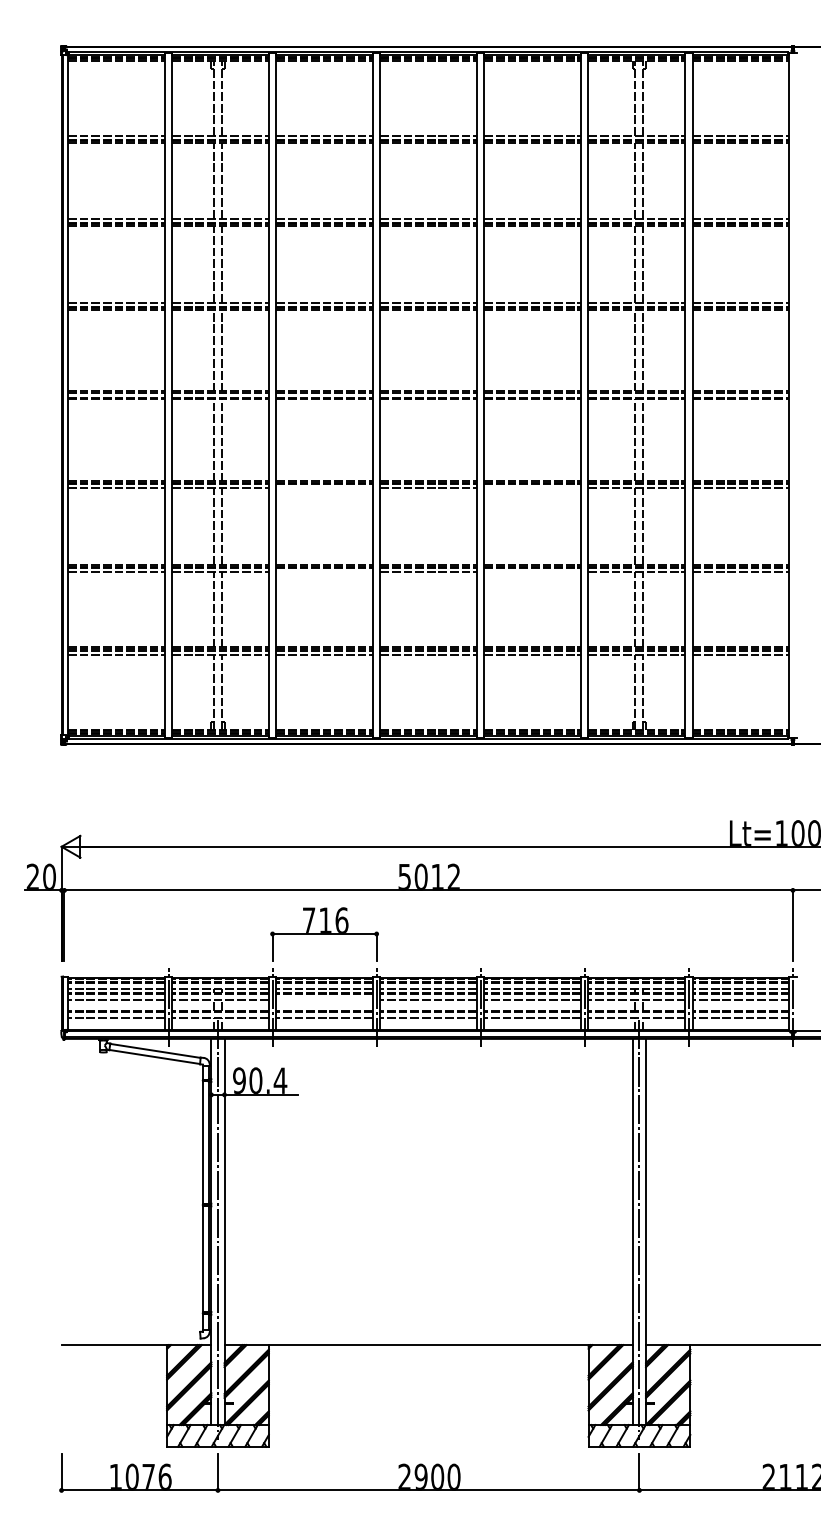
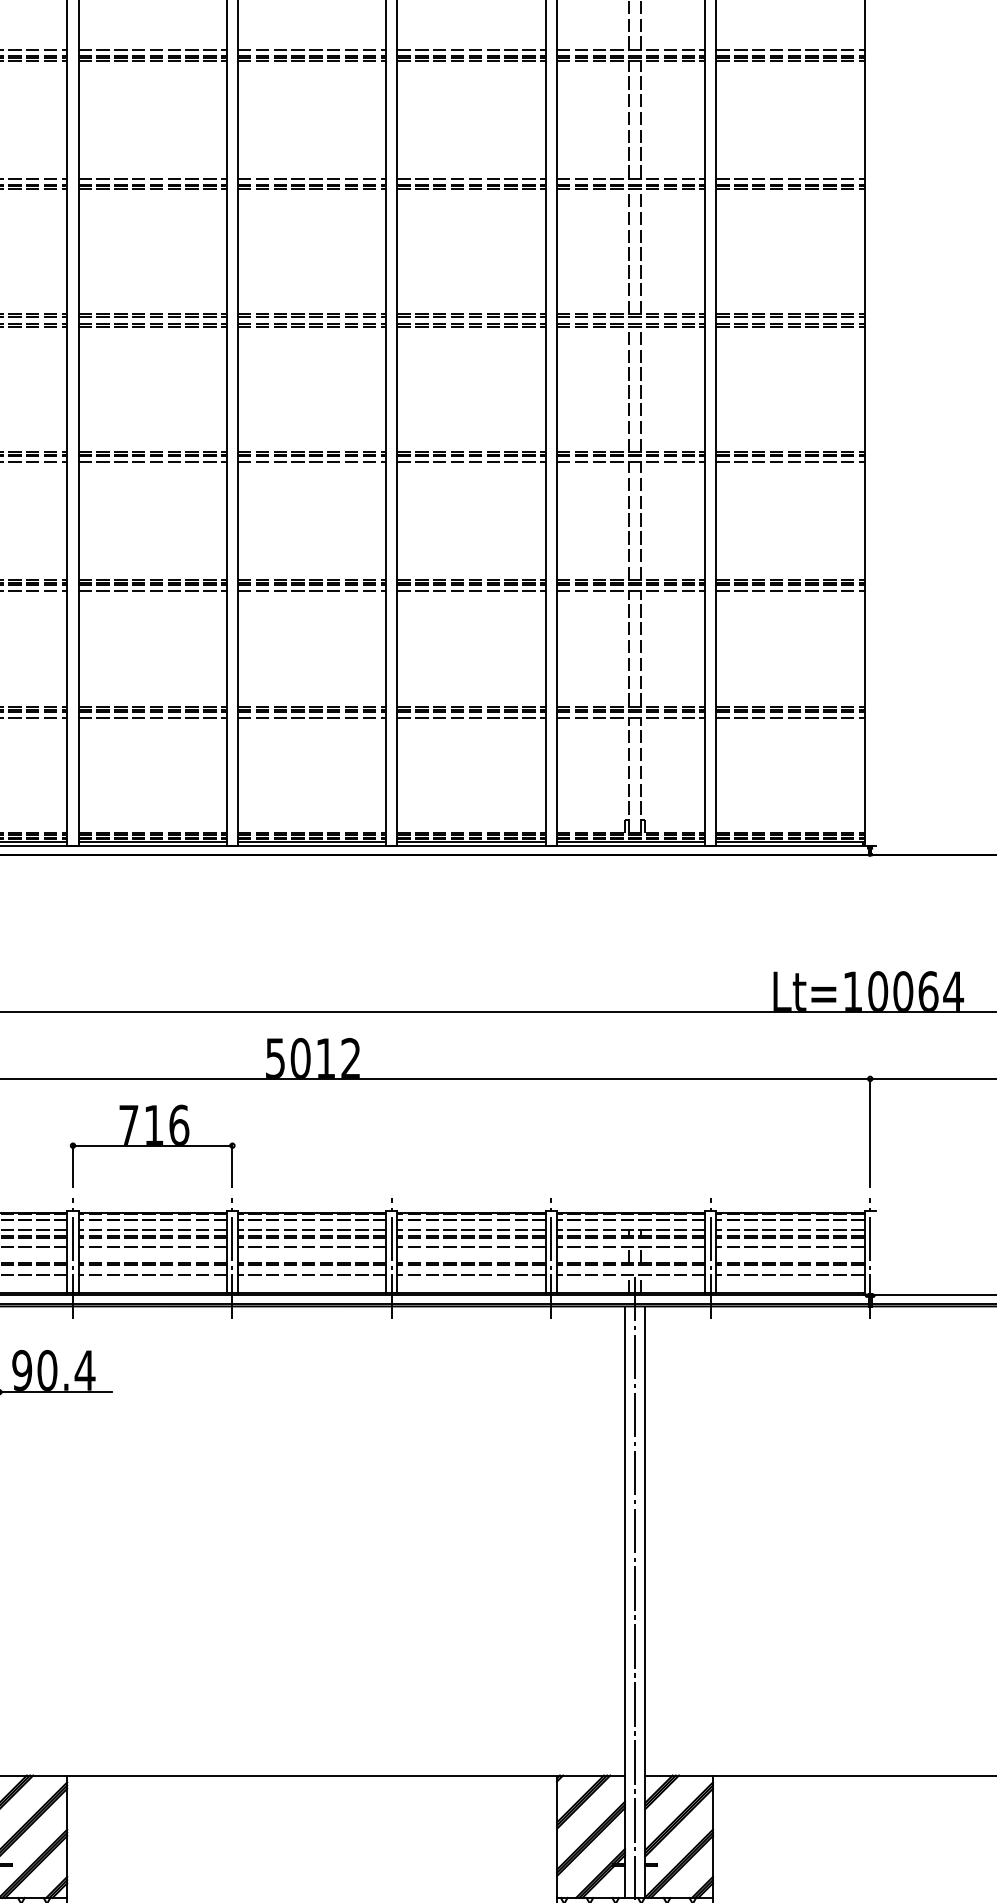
line: (324, 488) -> (152, 463), added
line: (532, 488) -> (471, 463), added
line: (324, 572) -> (152, 591), added
line: (532, 572) -> (471, 591), added
line: (324, 1000) -> (152, 1247), added

